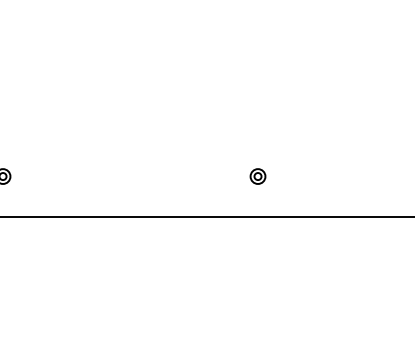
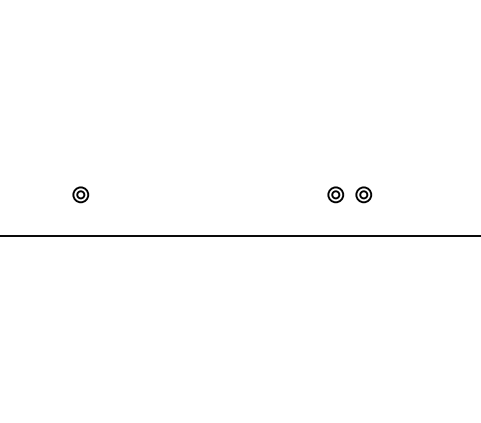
part: (285, 176) -> (363, 194), added

